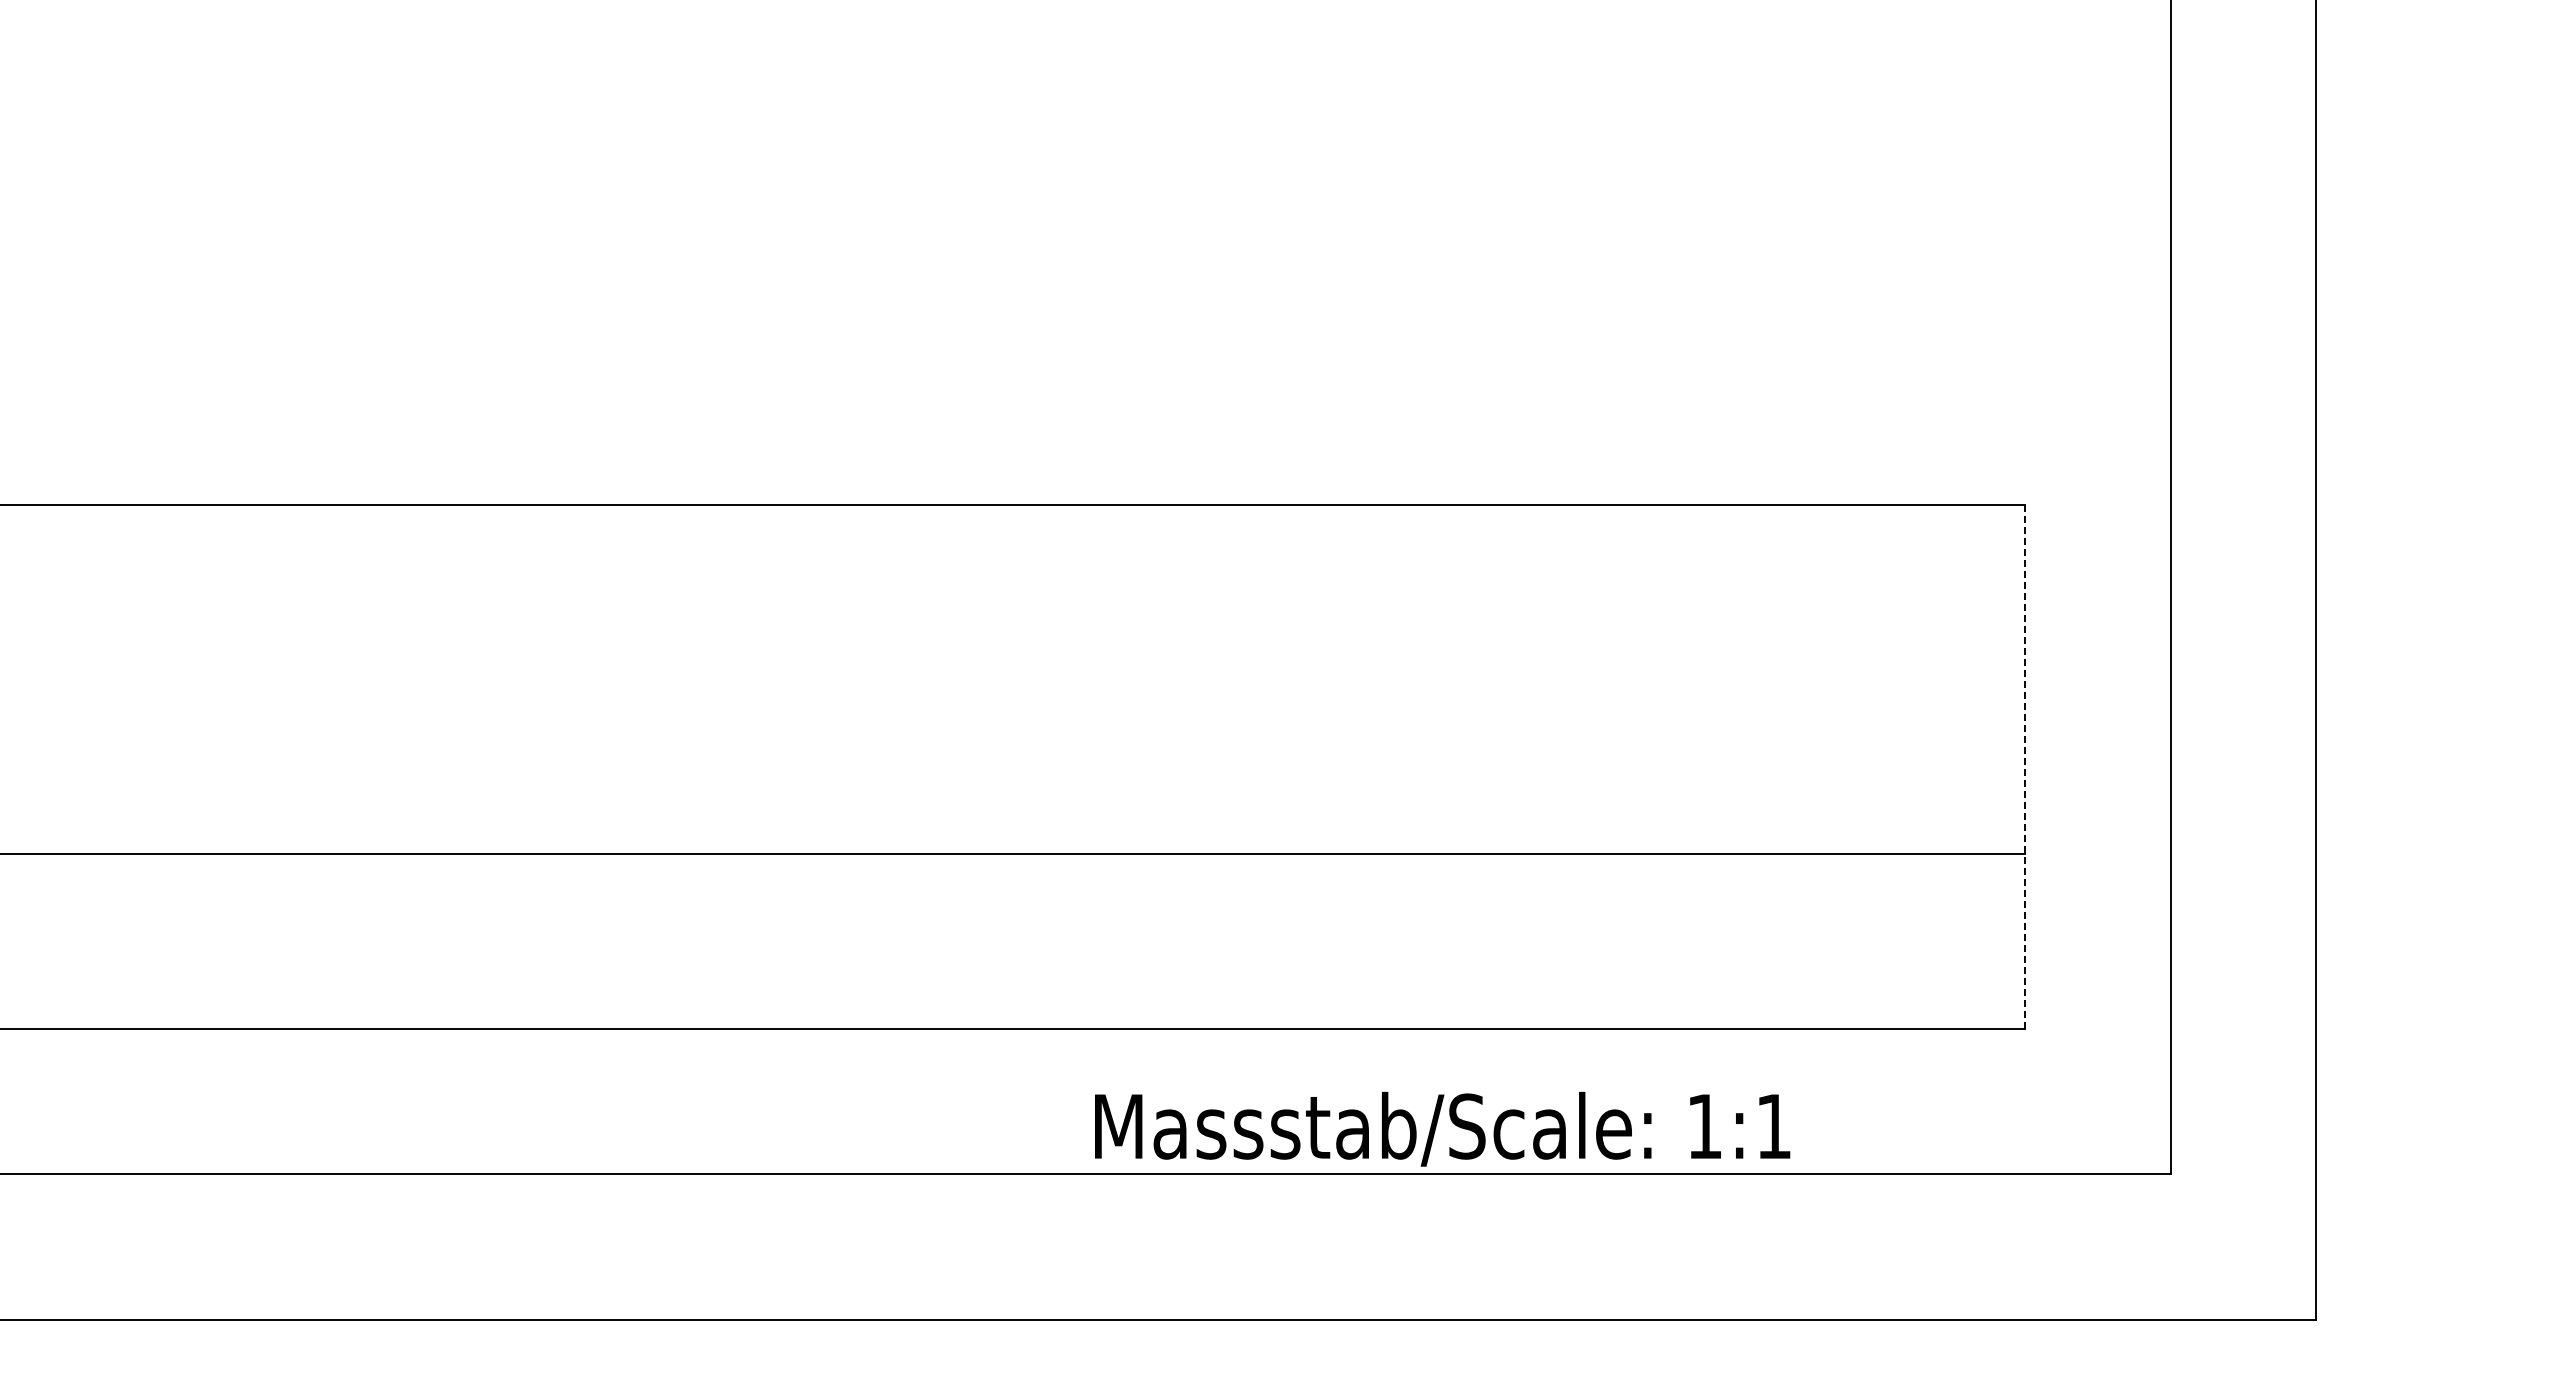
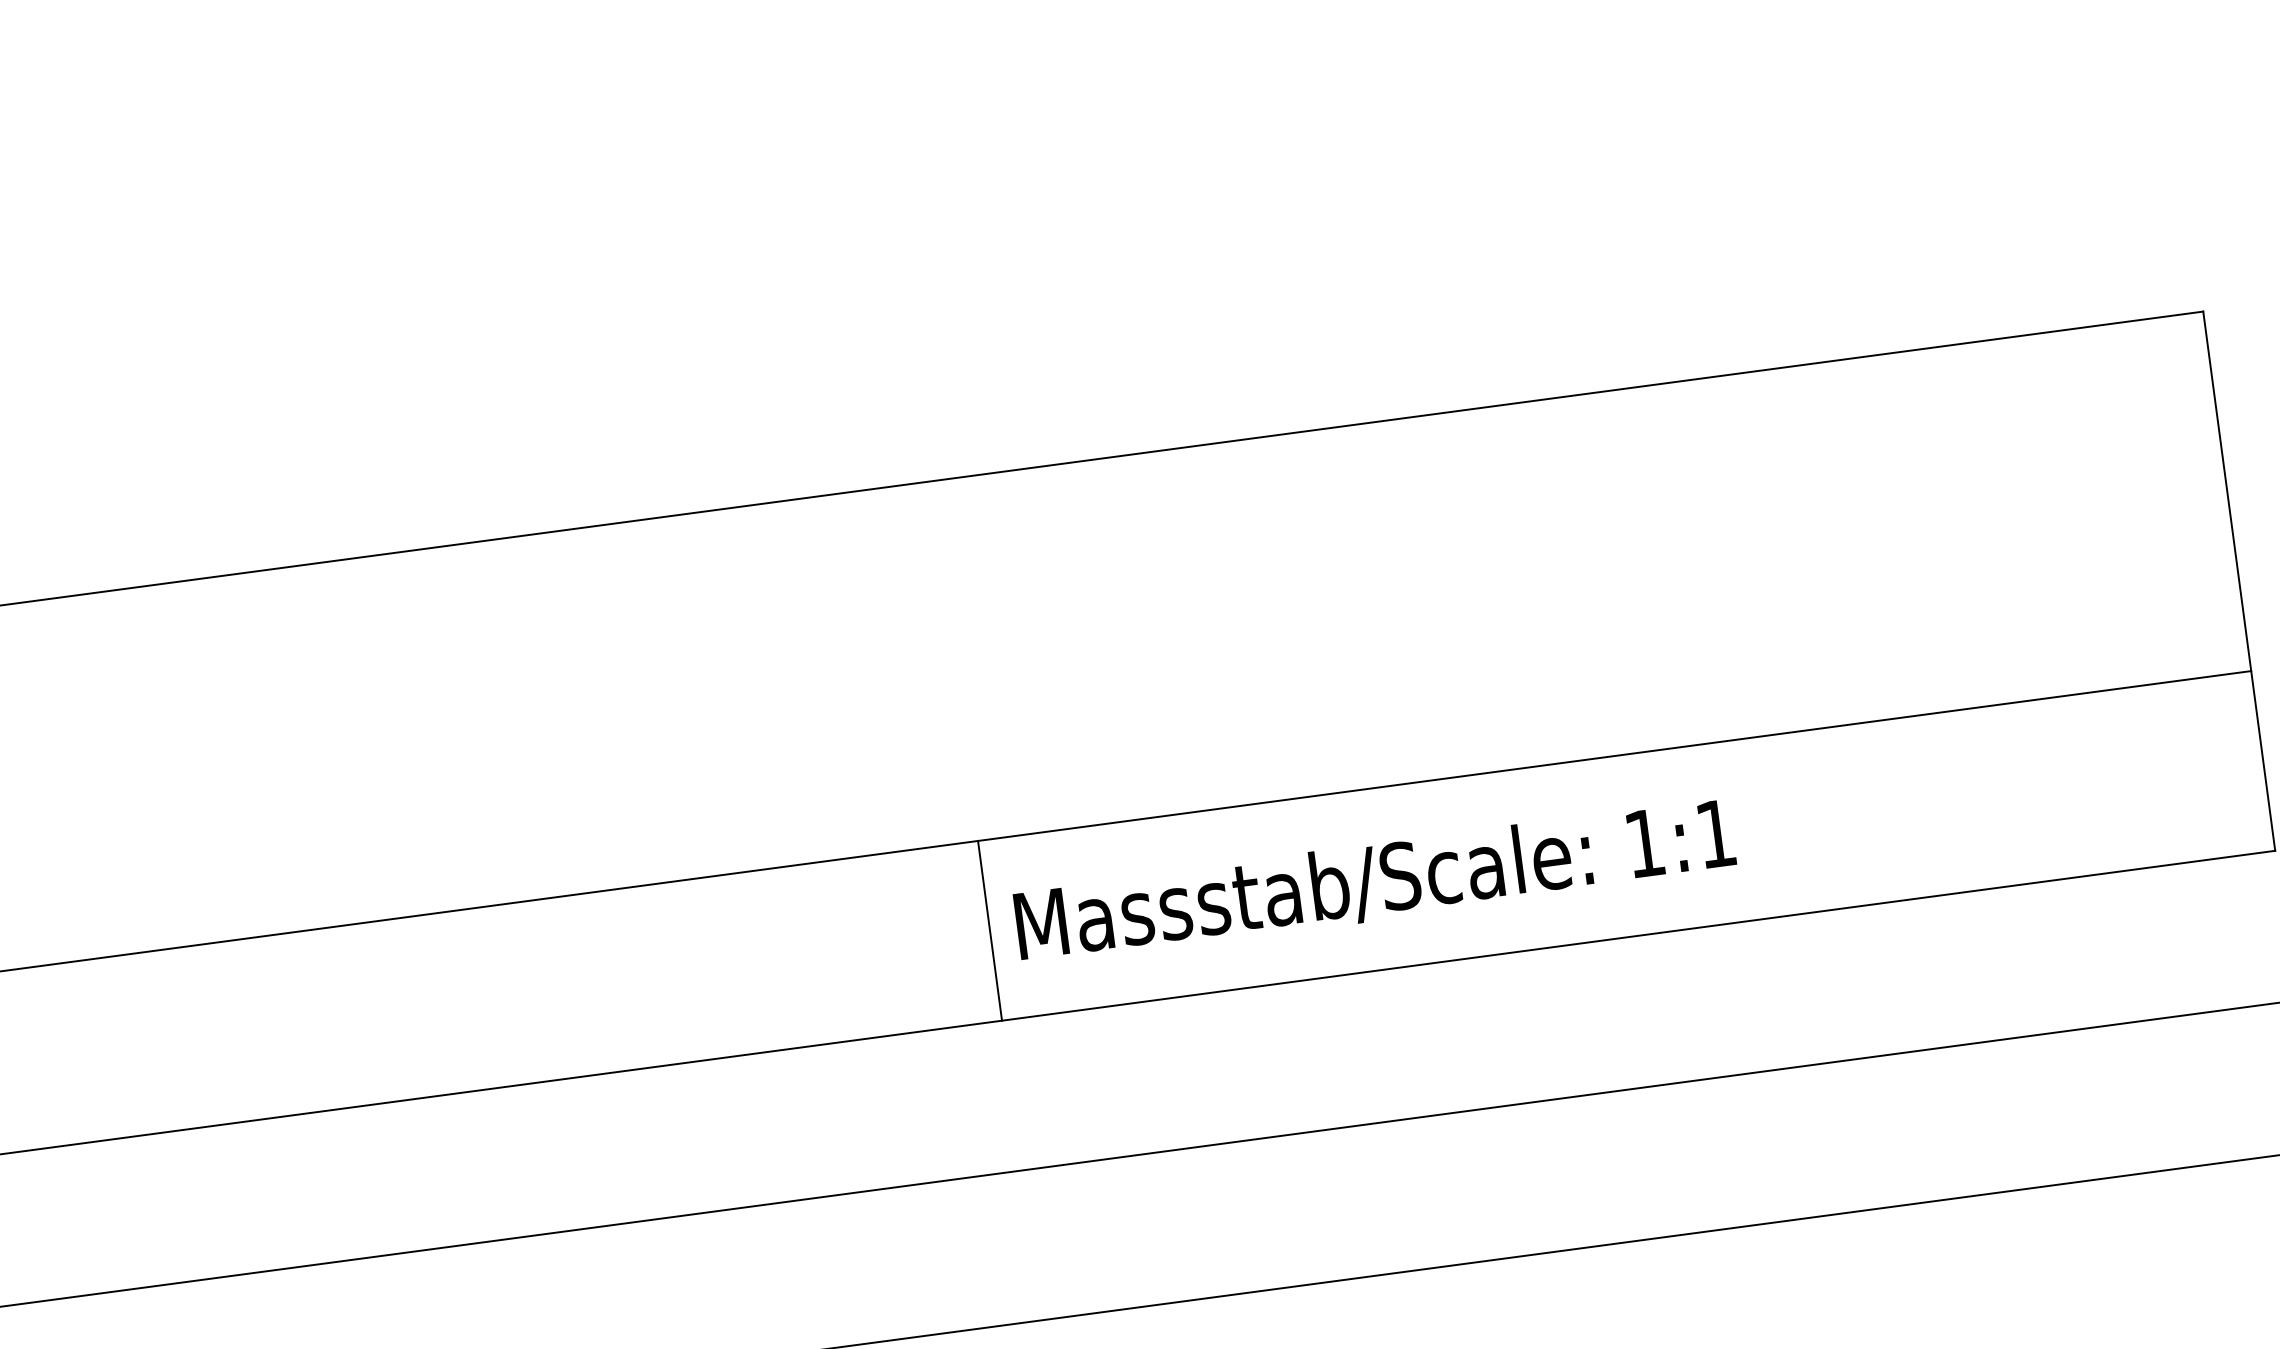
line: (2025, 767) -> (2239, 581), dashed -> solid
line: (788, 941) -> (989, 930), added
text: (1442, 1128) -> (1375, 881), moved

